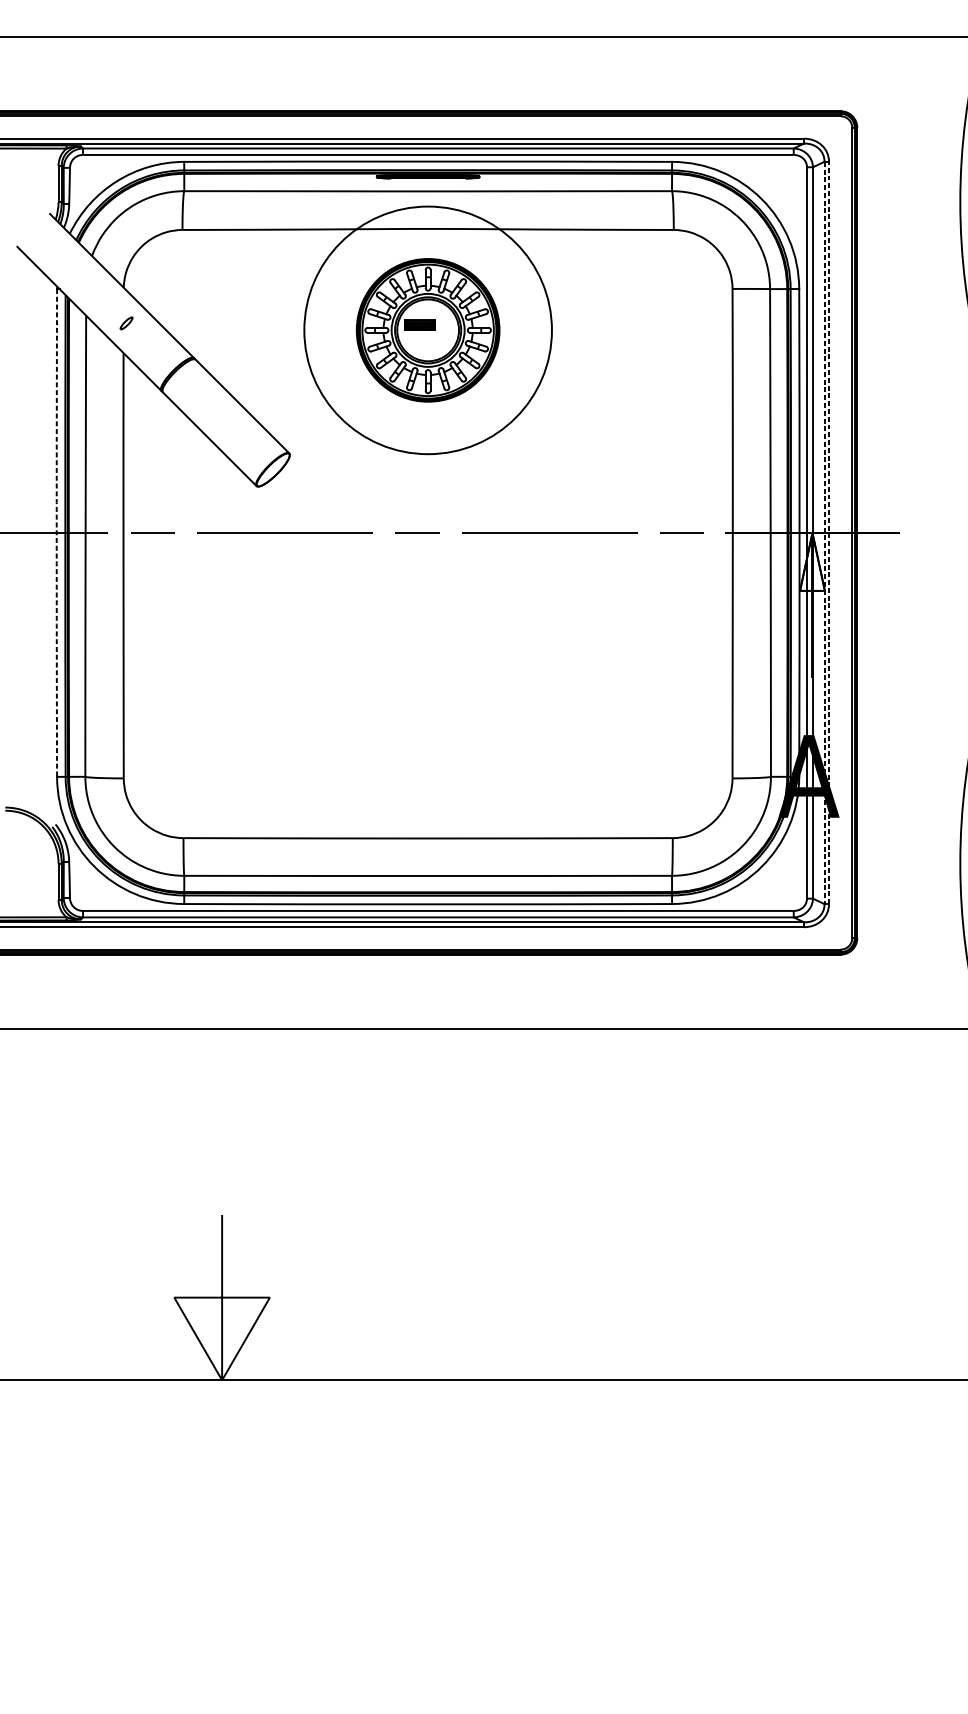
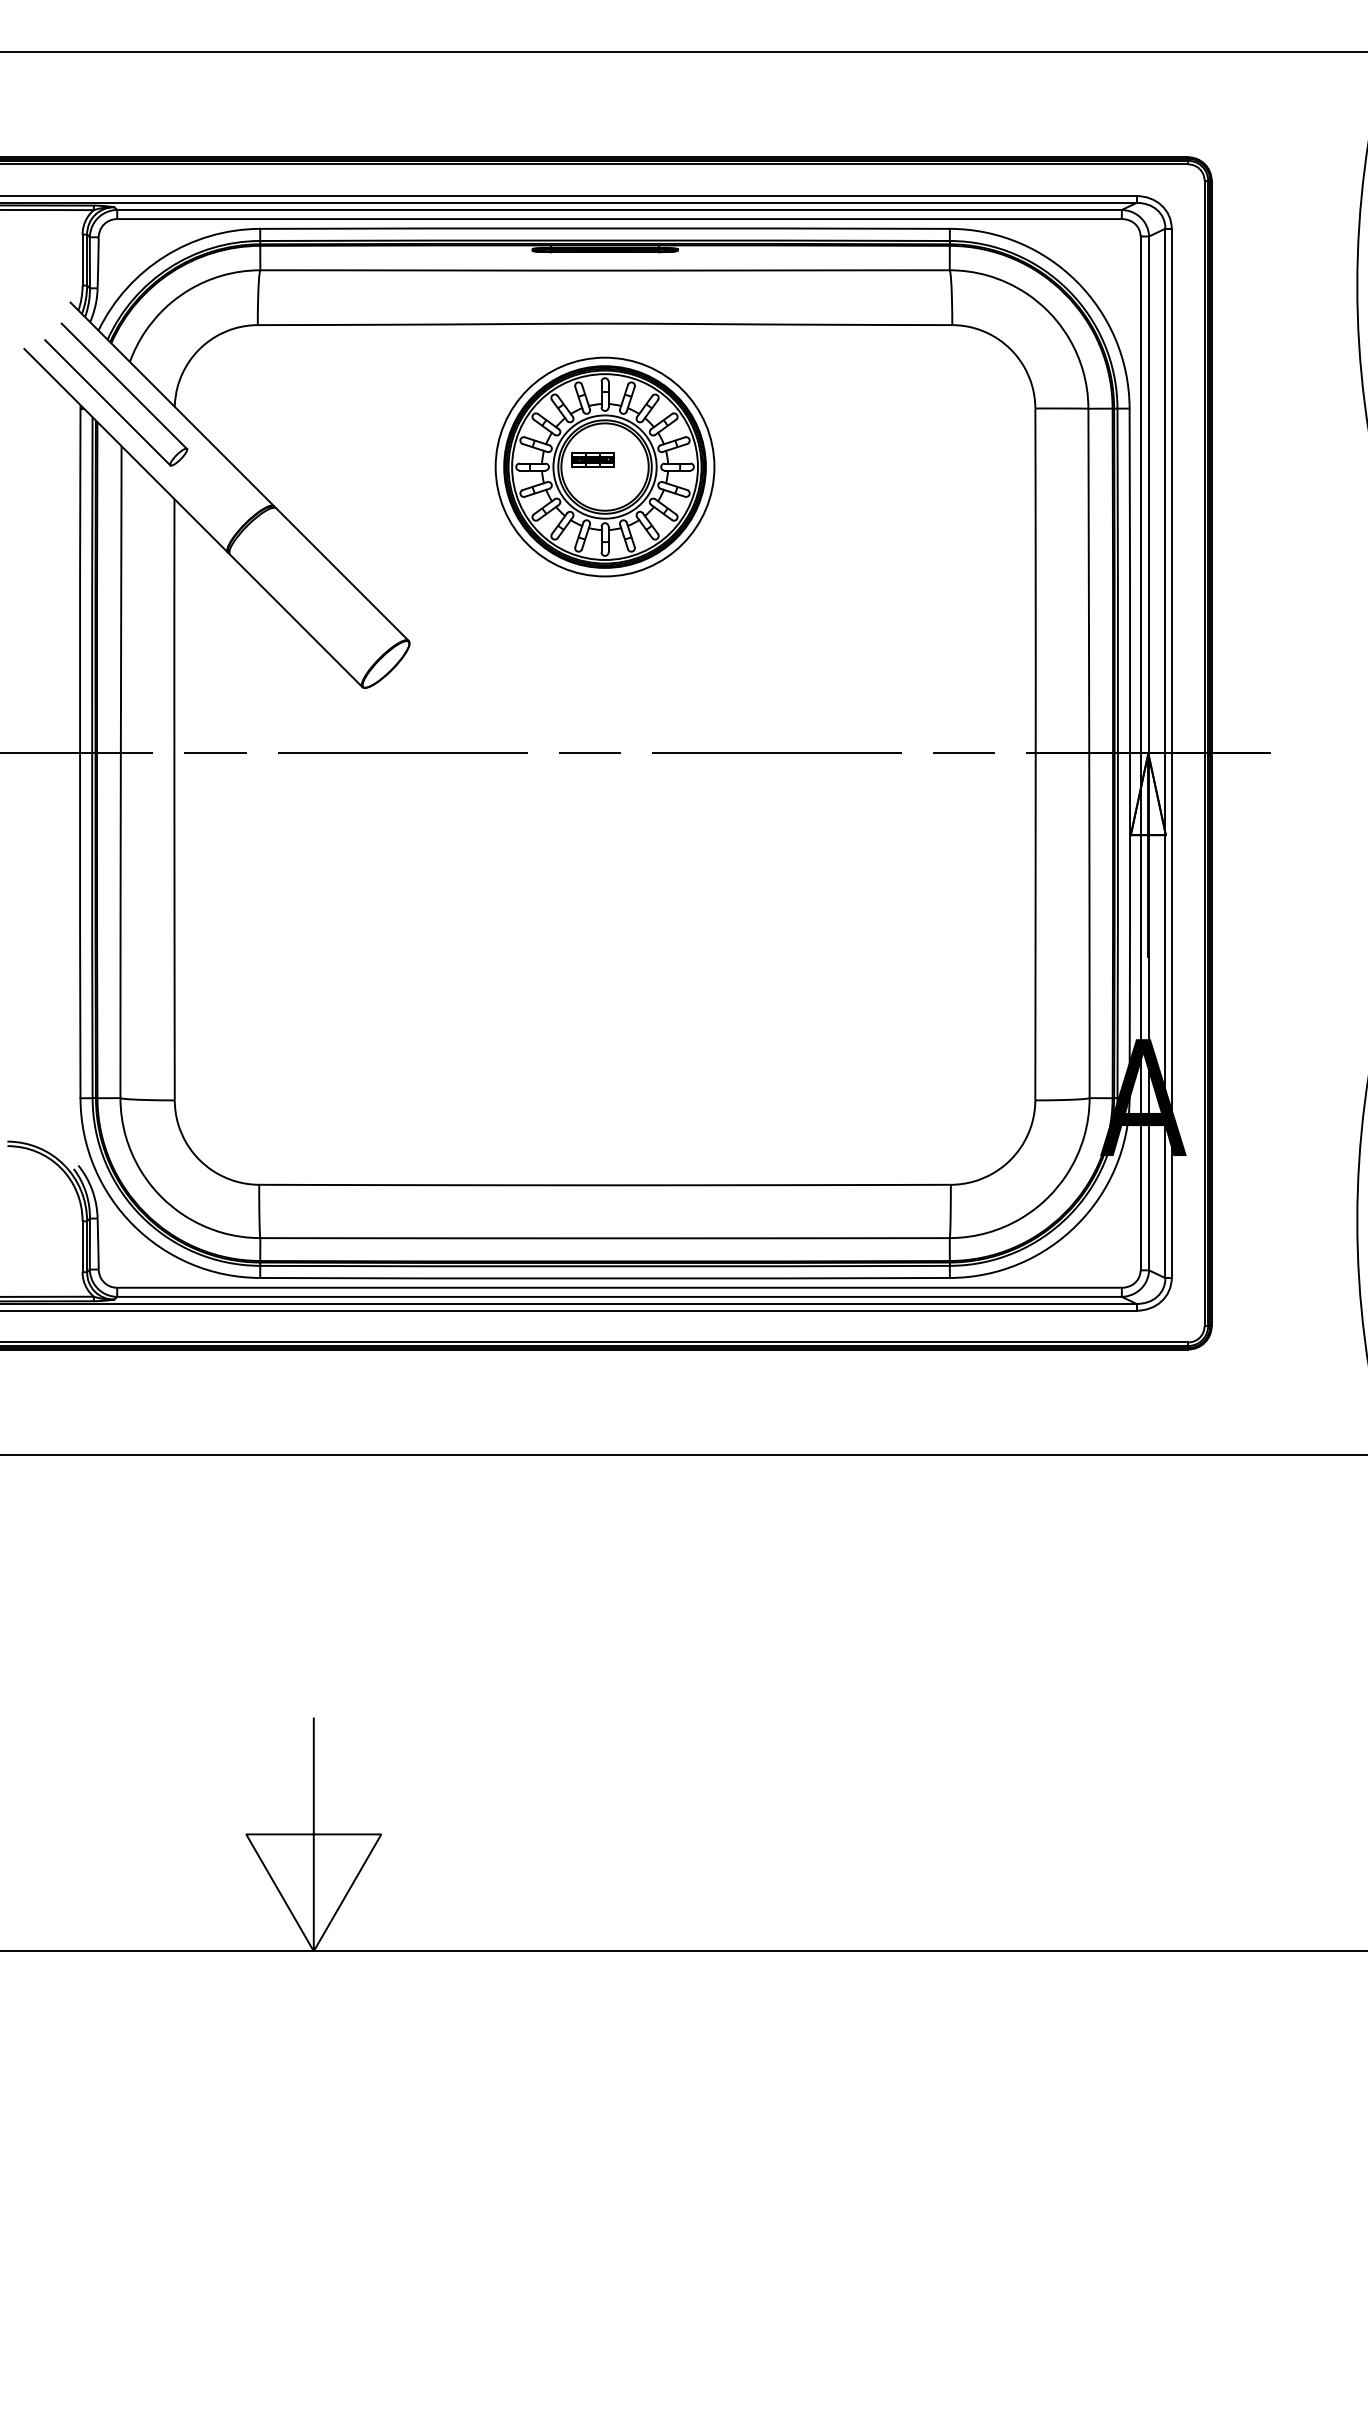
line: (87, 272) -> (123, 385), added
line: (76, 284) -> (107, 402), added
circle: (427, 329) -> (604, 466), size x0.62
arc: (56, 533) -> (79, 753), dashed -> solid
line: (824, 533) -> (1165, 753), dashed -> solid
line: (828, 533) -> (1171, 753), dashed -> solid

